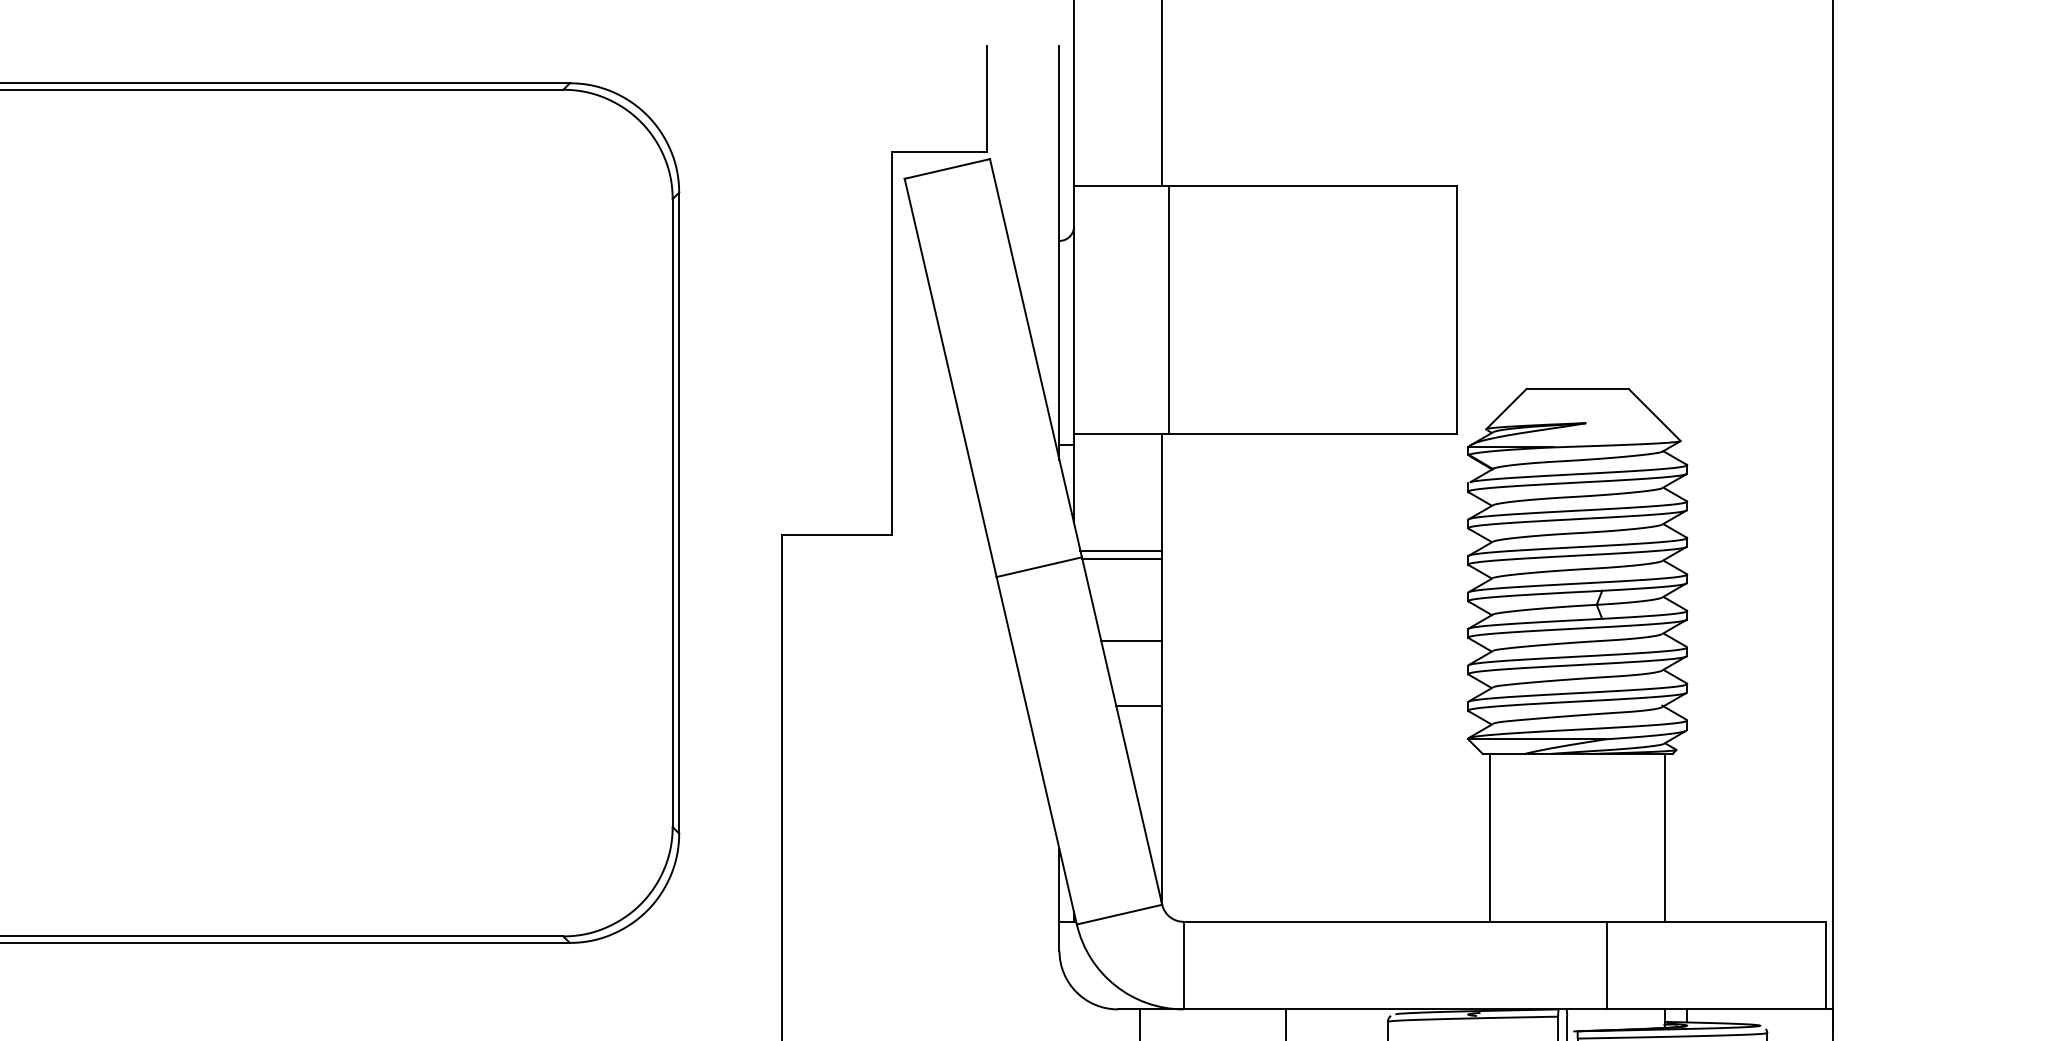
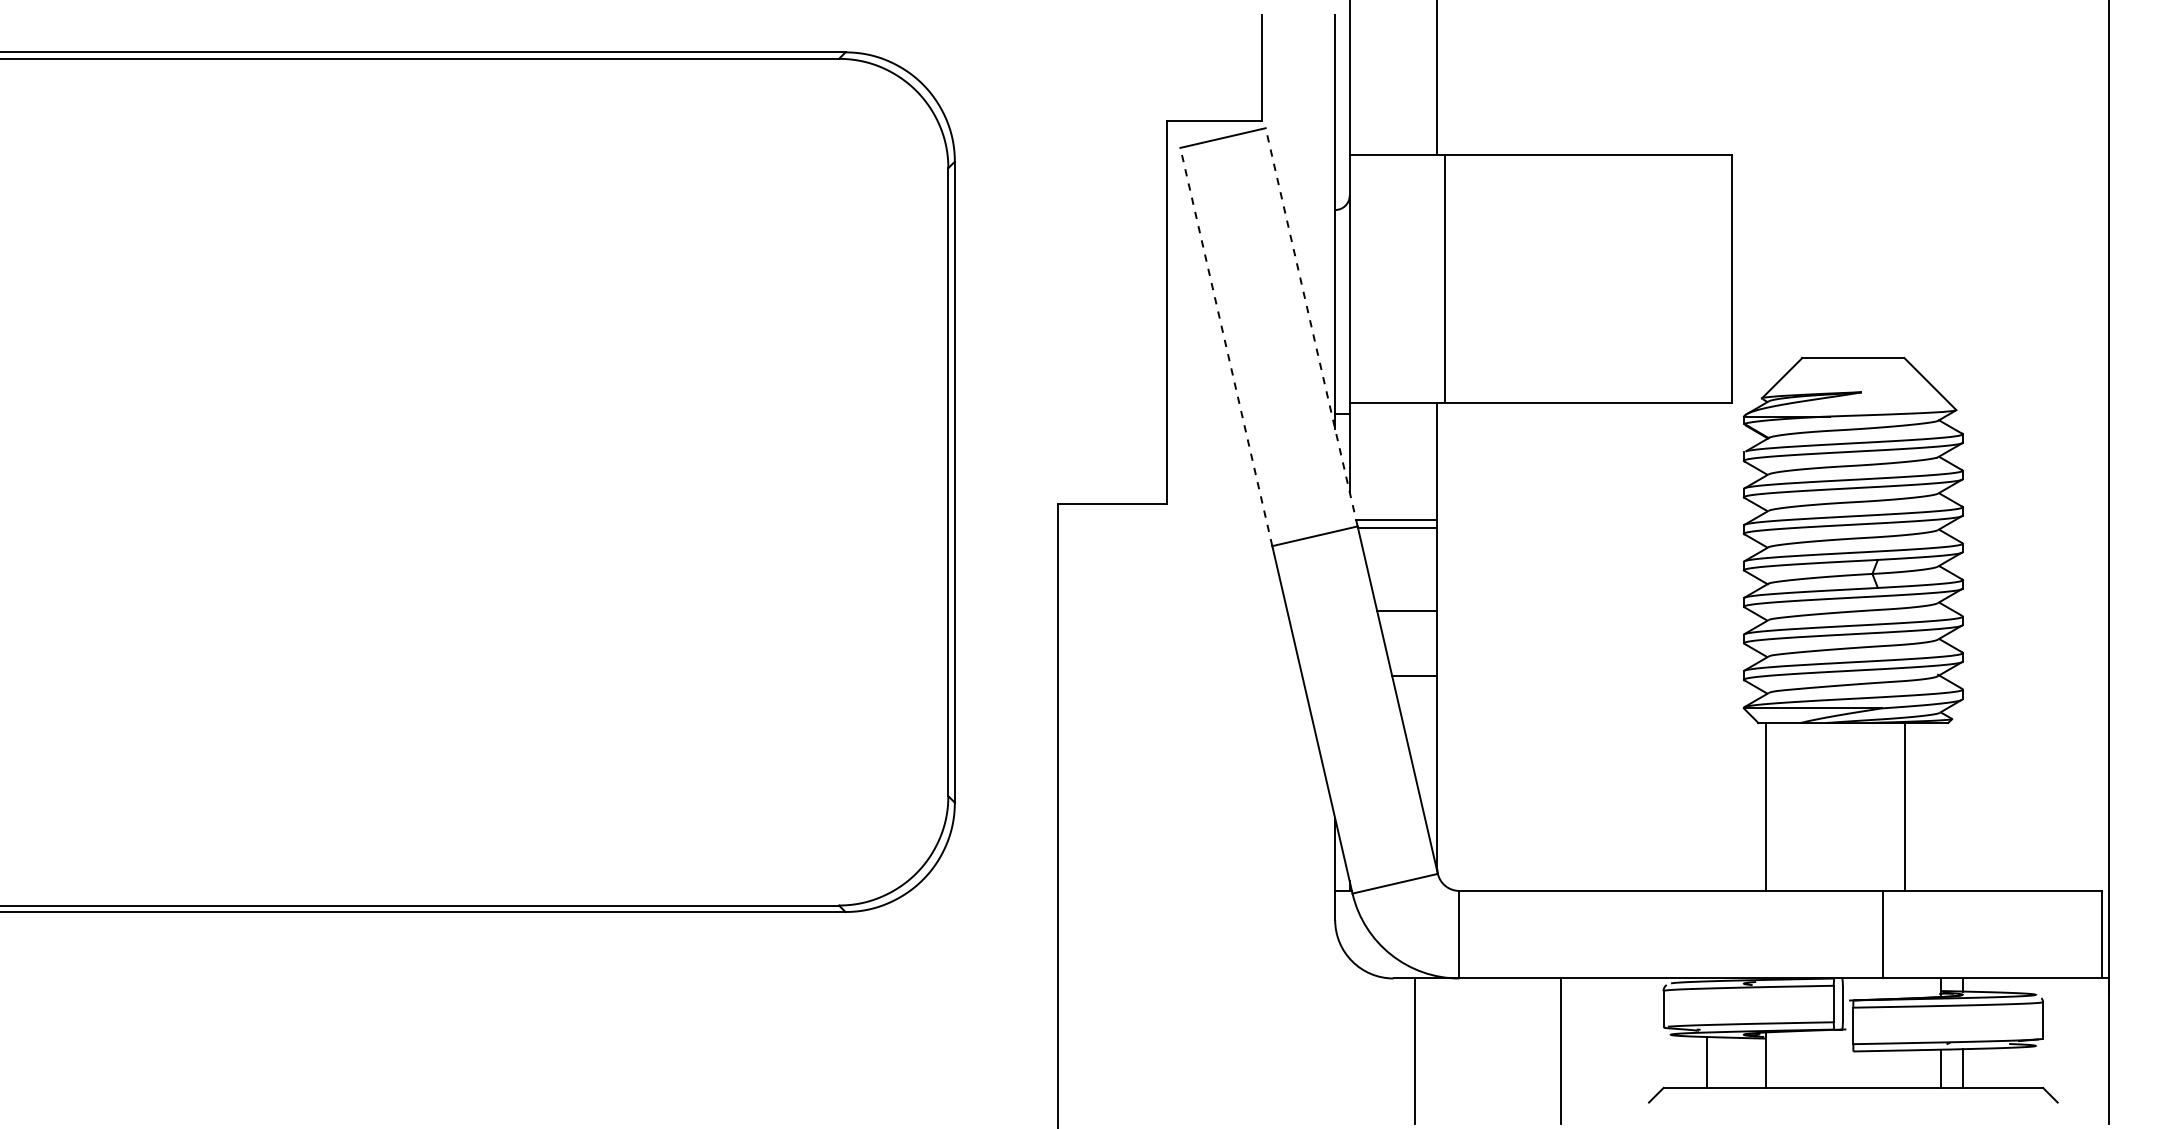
line: (1035, 357) -> (1311, 326), solid -> dashed
line: (950, 377) -> (1226, 346), solid -> dashed
line: (1664, 837) -> (1904, 806), moved

